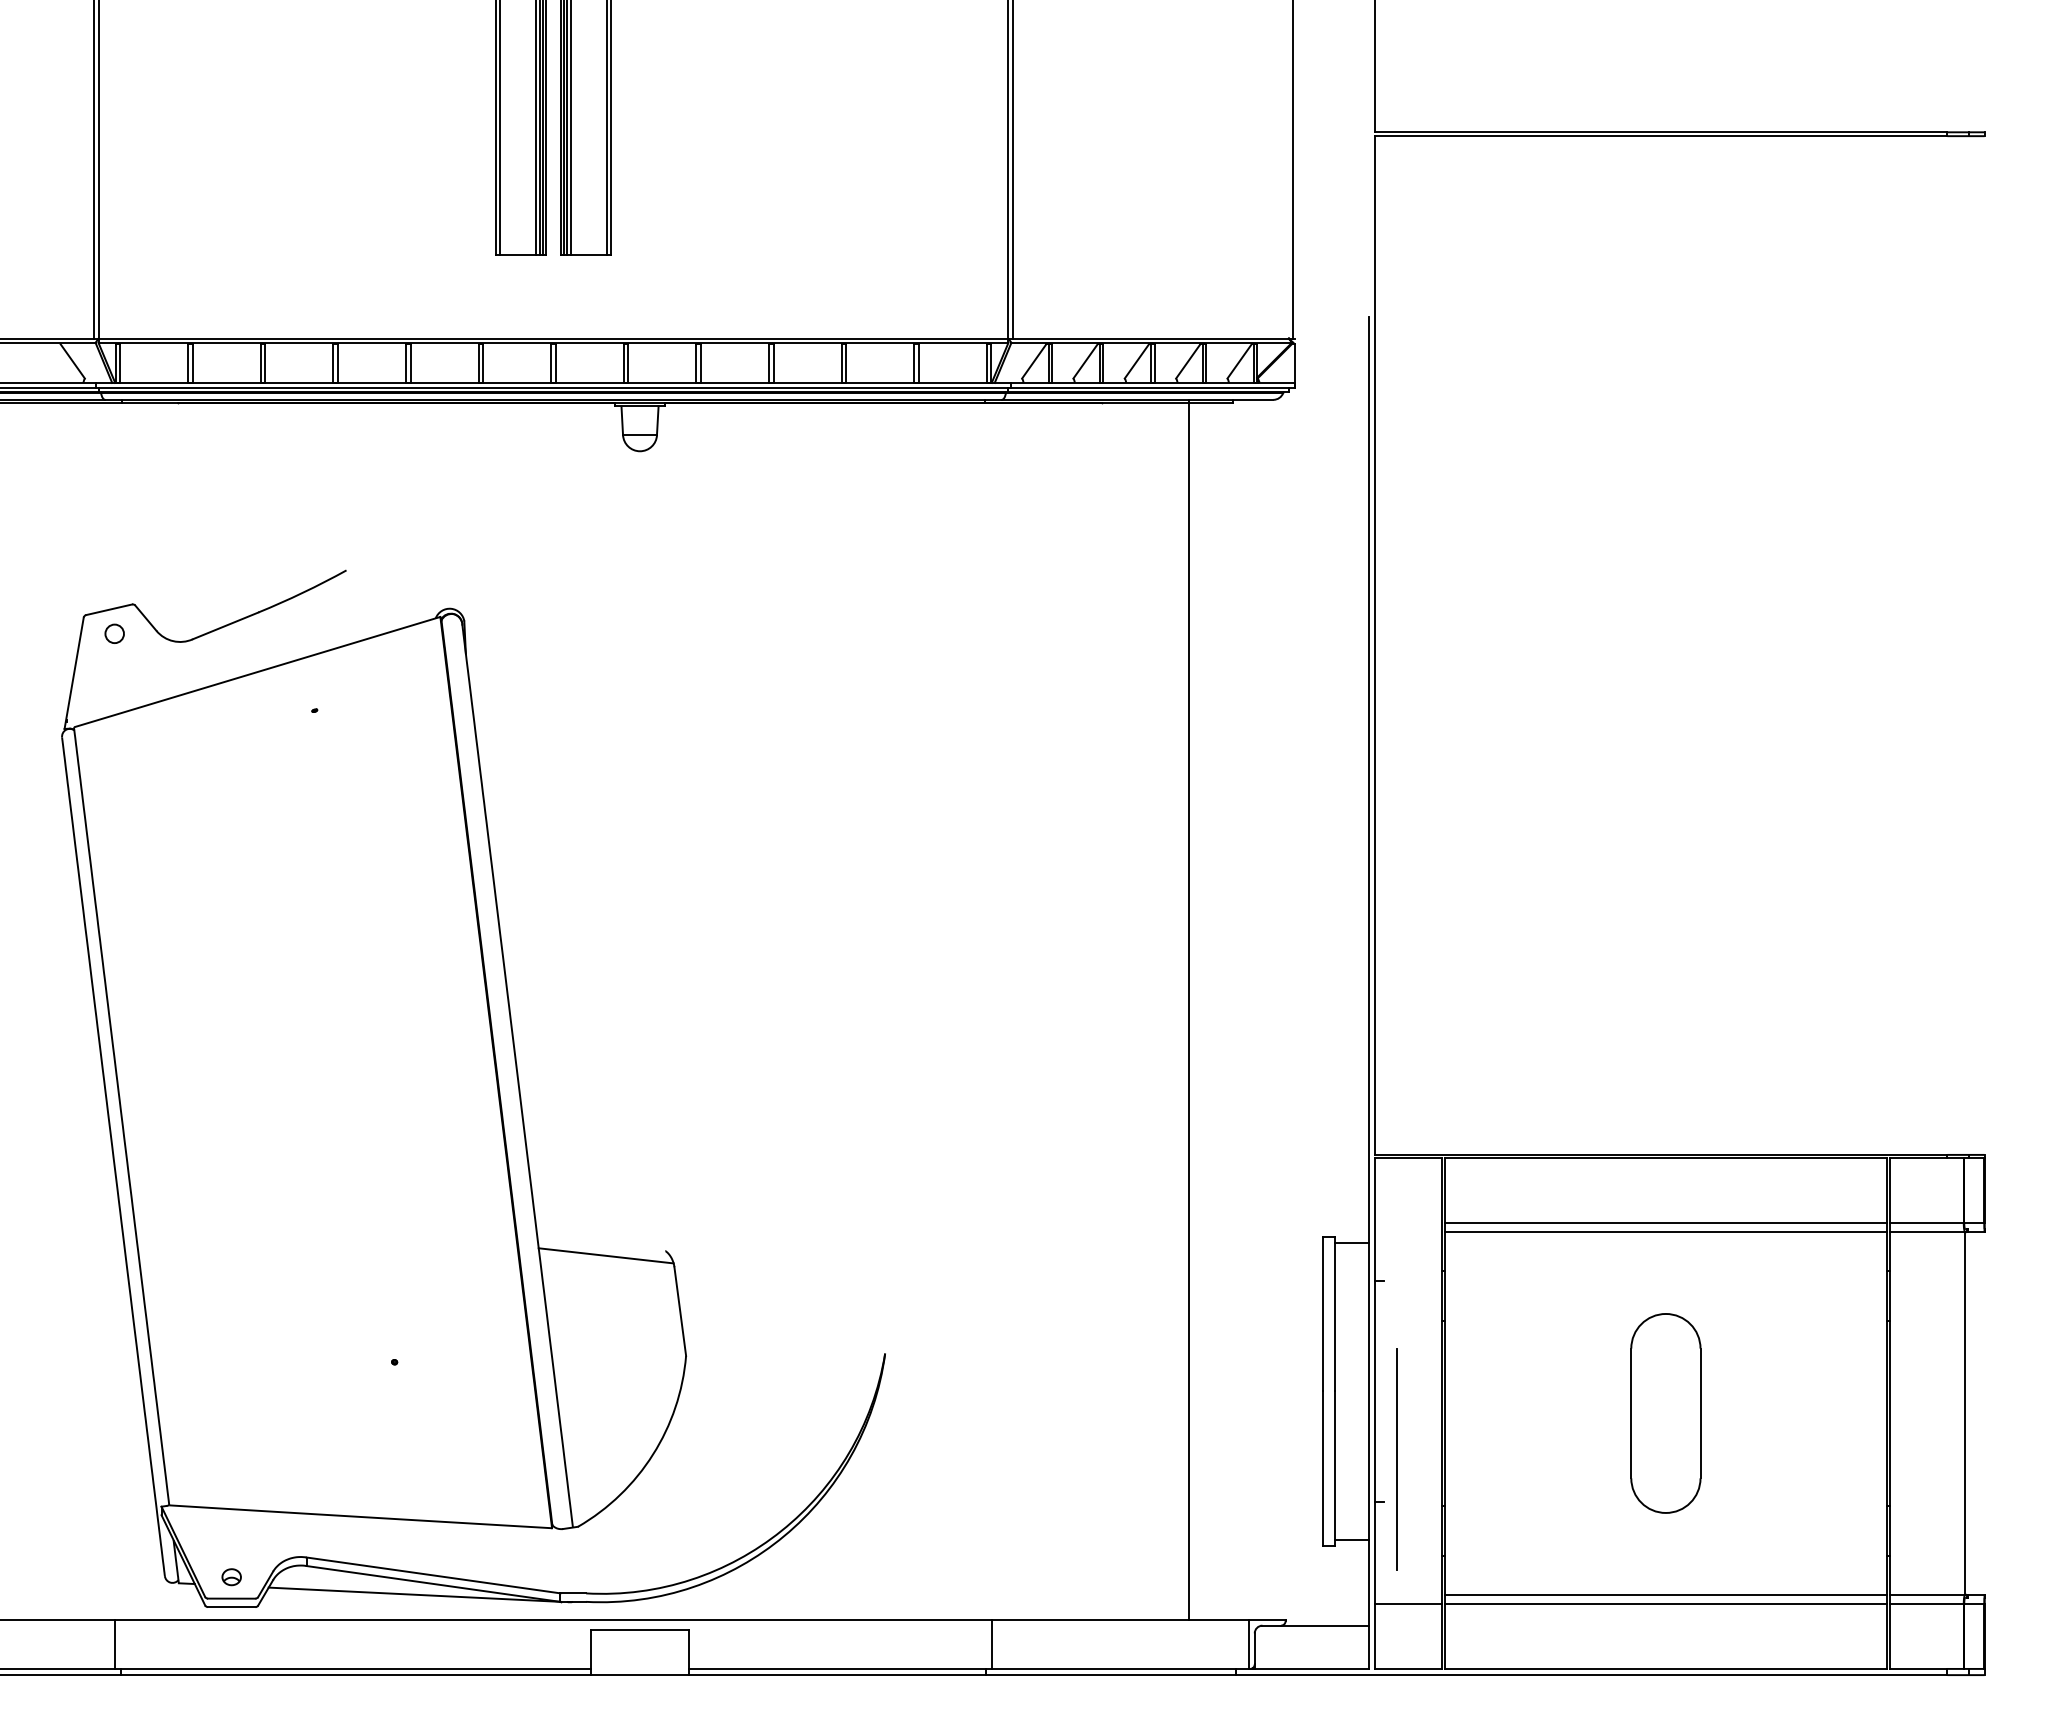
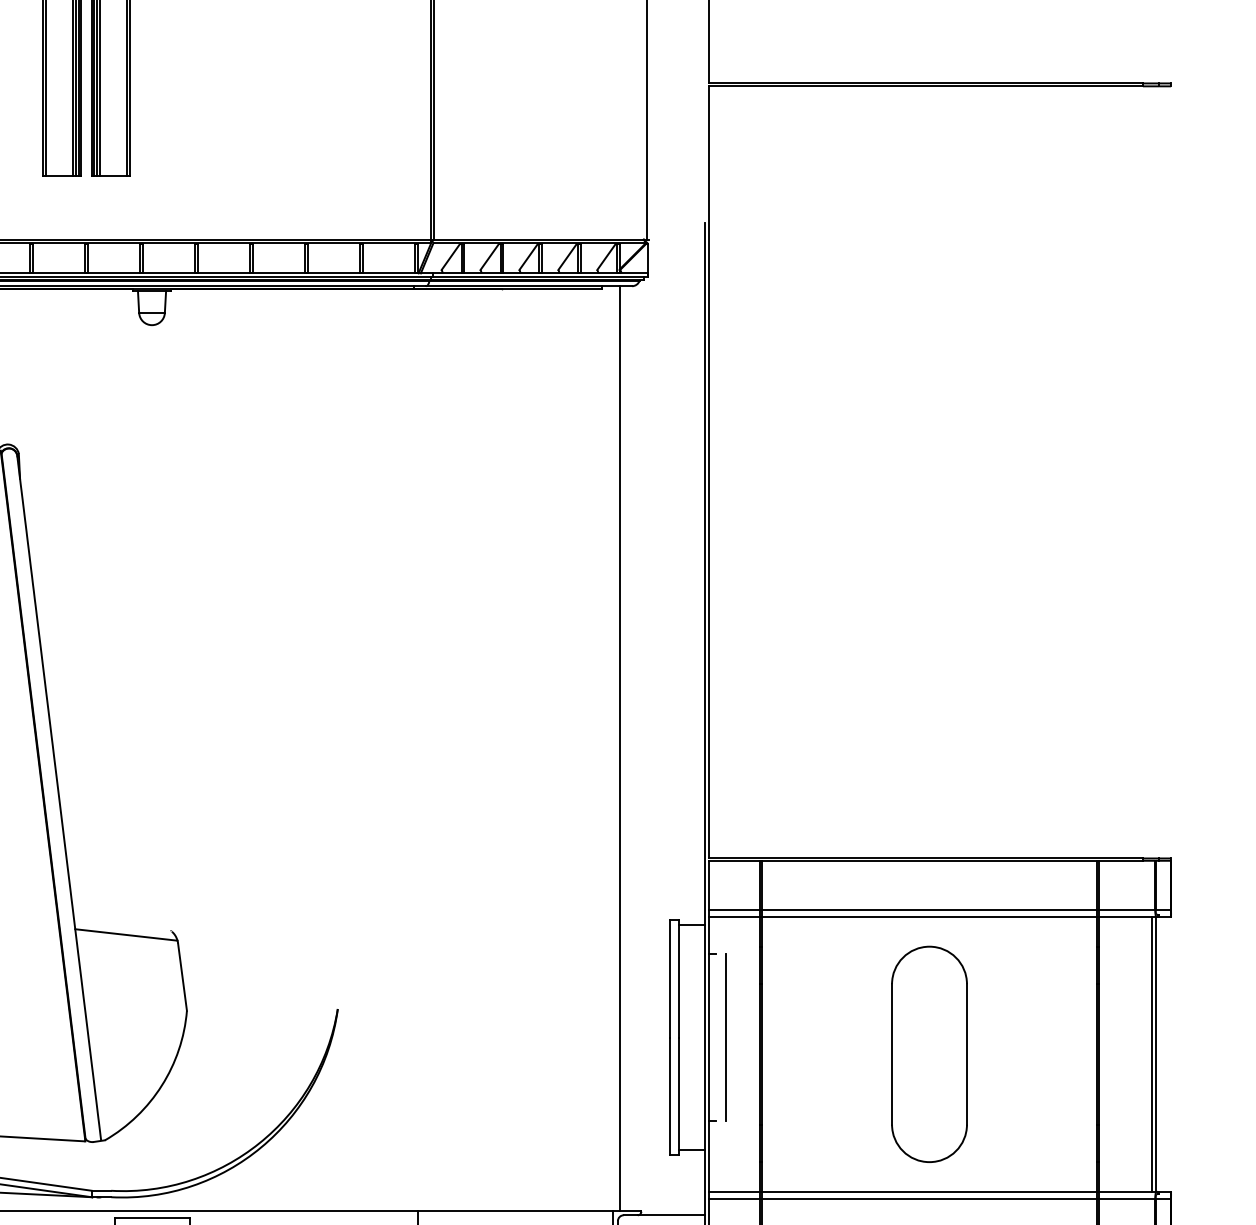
line: (1189, 1009) -> (620, 748), moved
line: (1408, 1222) -> (734, 909), added
line: (1408, 1232) -> (734, 917), added
part: (1665, 1413) -> (929, 1054), size x1.43
line: (1959, 1413) -> (1152, 1054), added
line: (1396, 1459) -> (725, 1037), moved
line: (1408, 1594) -> (734, 1191), added

